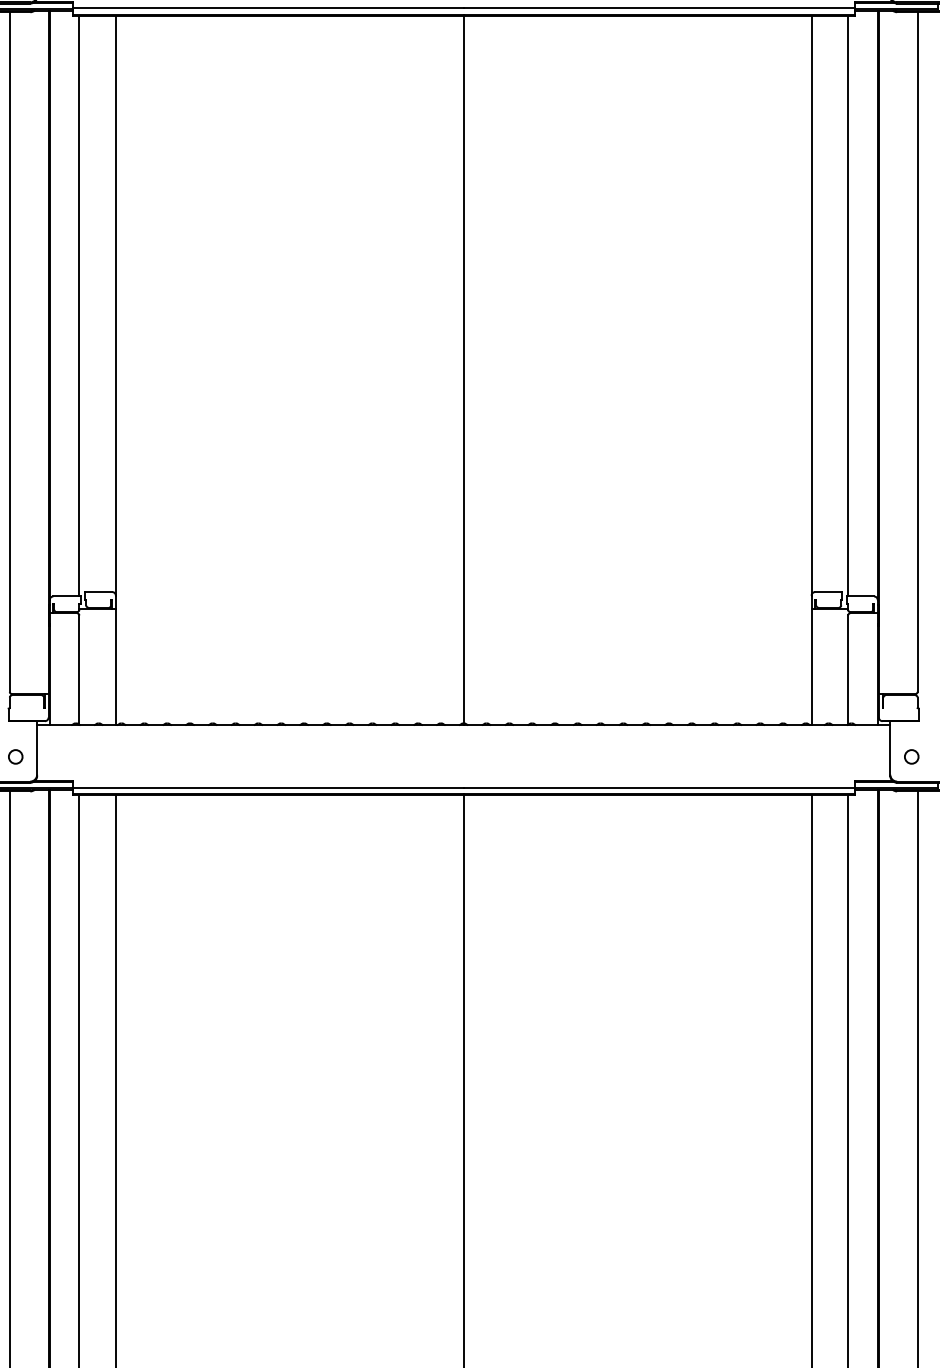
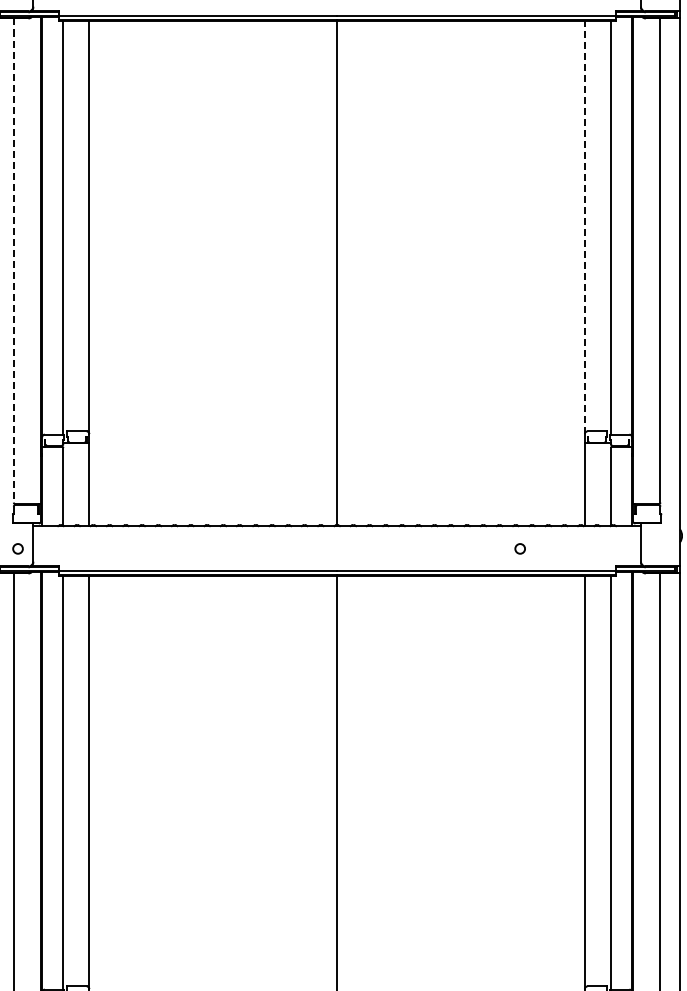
line: (811, 305) -> (584, 227), solid -> dashed
line: (9, 353) -> (13, 261), solid -> dashed
circle: (910, 756) -> (519, 548), moved

